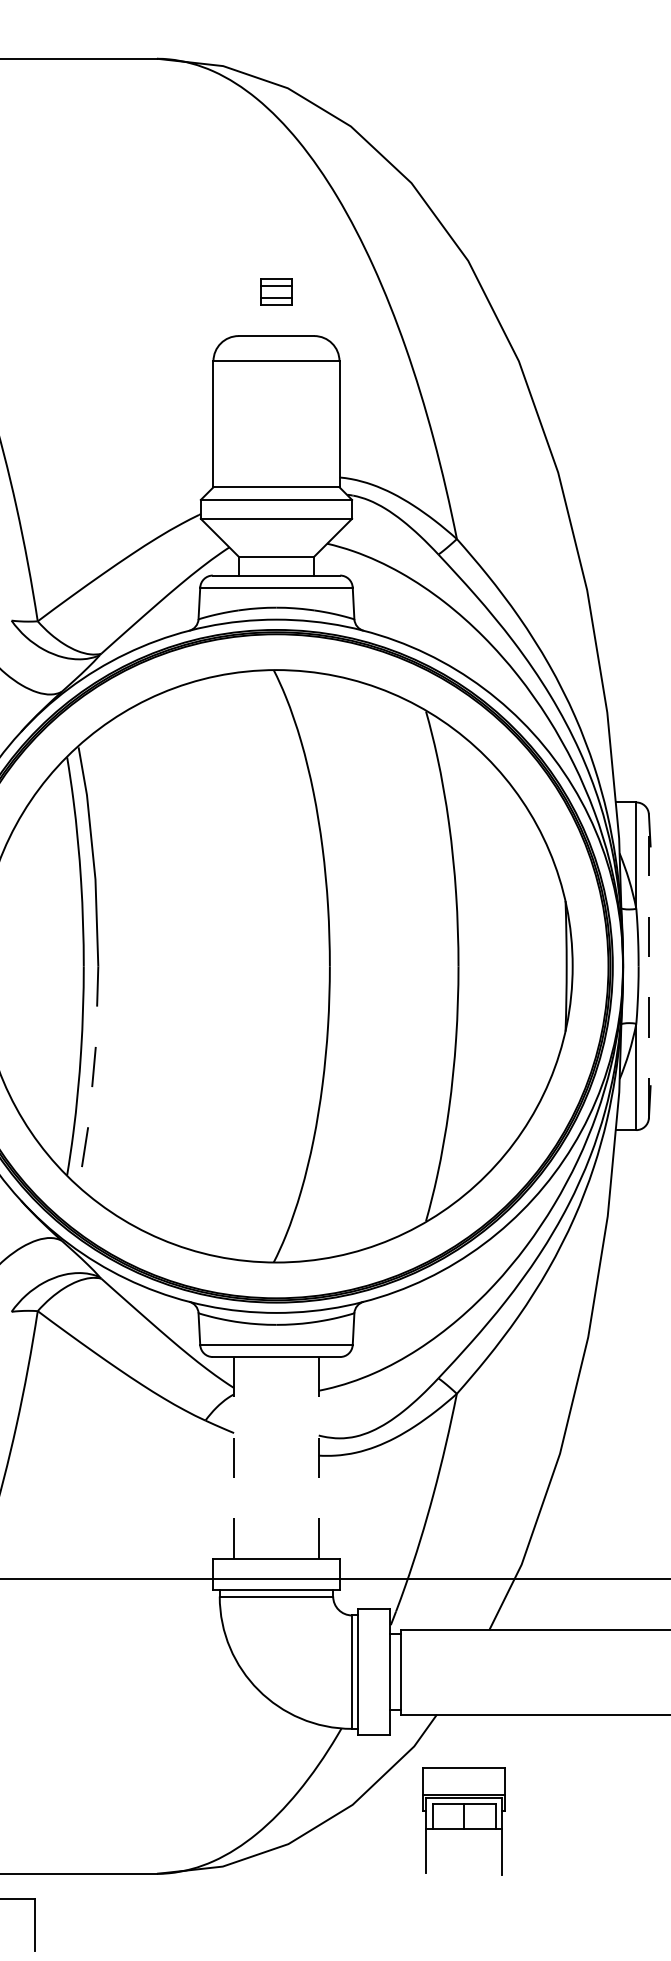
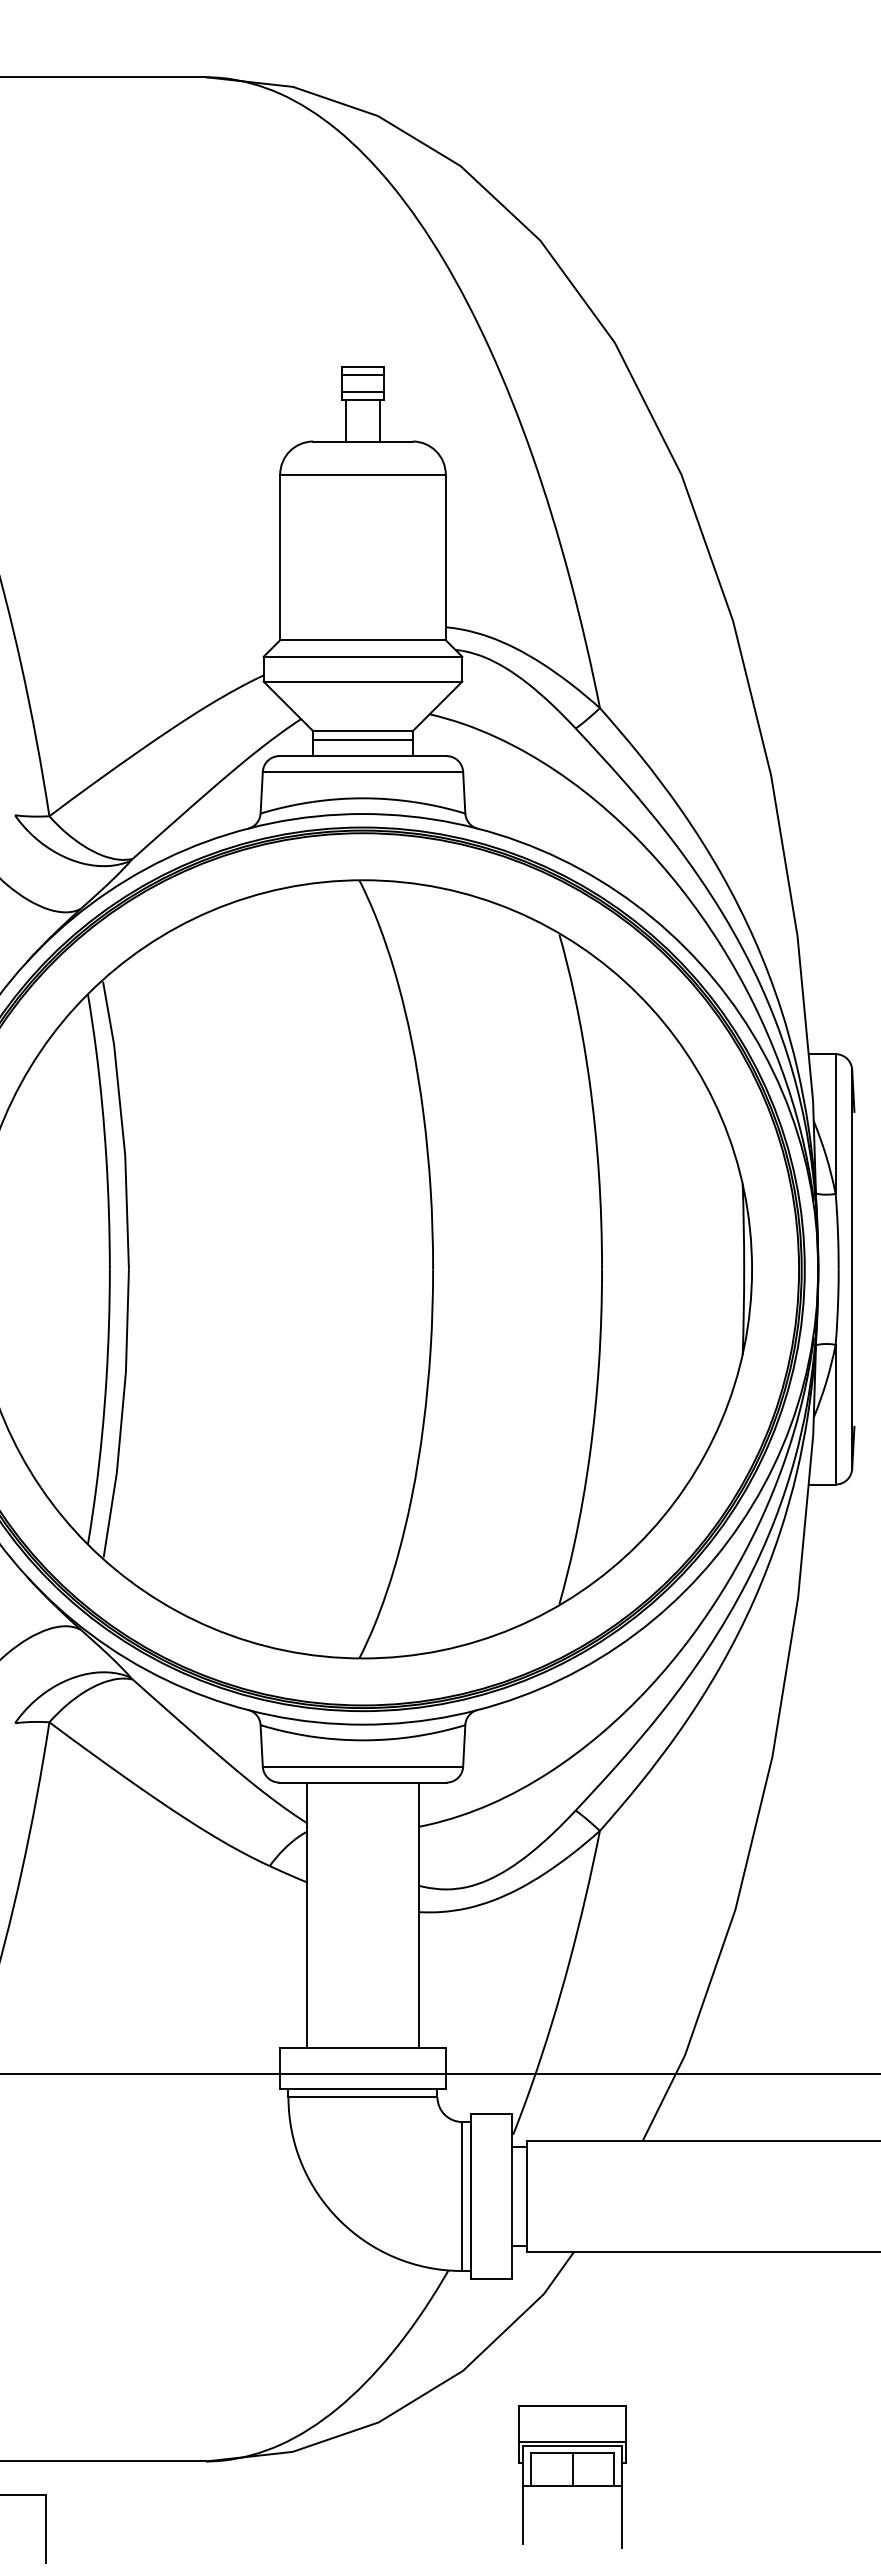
line: (263, 320) -> (346, 420), added
line: (289, 320) -> (379, 420), added
line: (276, 562) -> (362, 739), added
line: (649, 966) -> (852, 1269), dashed -> solid
line: (93, 1076) -> (122, 1414), dashed -> solid
line: (234, 1458) -> (307, 1915), dashed -> solid
line: (318, 1458) -> (418, 1915), dashed -> solid
part: (464, 1821) -> (572, 2476), moved

